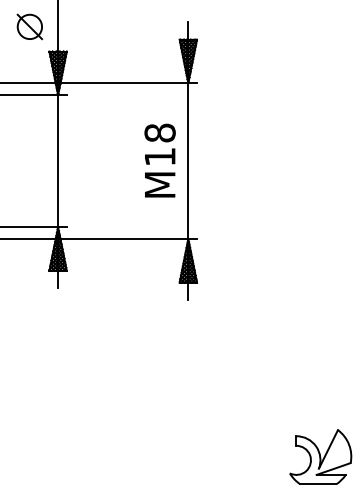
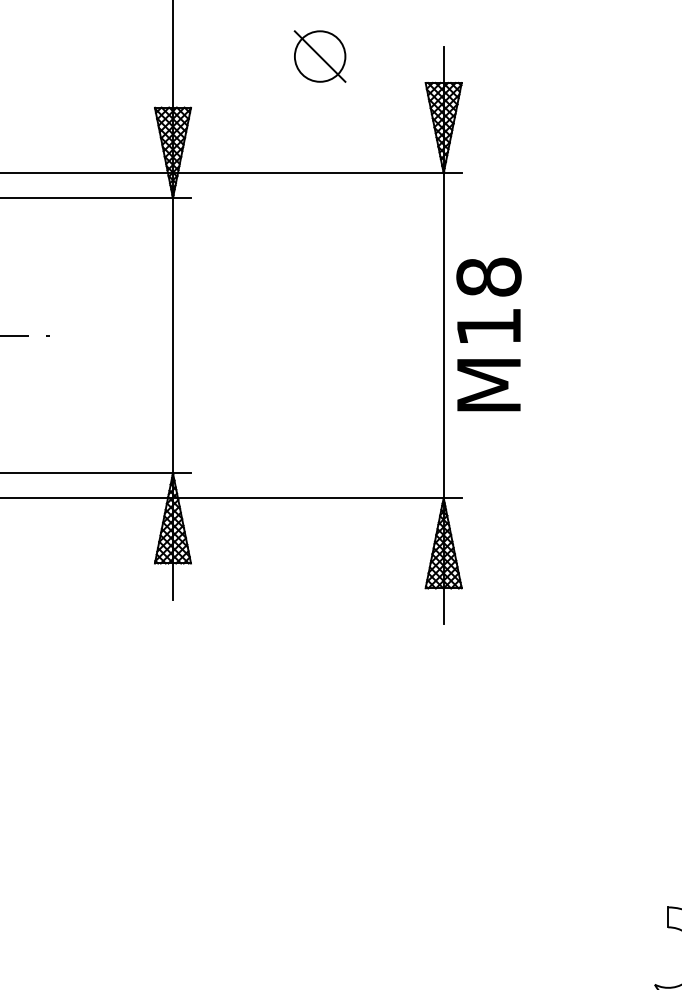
part: (29, 26) -> (319, 55), moved
text: (159, 160) -> (487, 334), moved

